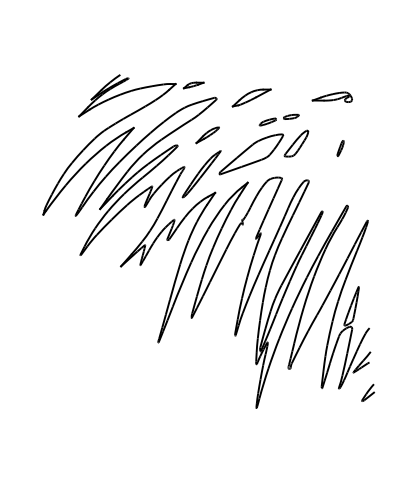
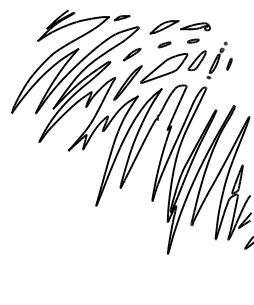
part: (331, 96) -> (195, 26), moved
part: (267, 121) -> (164, 44), moved
part: (323, 143) -> (216, 60), added

